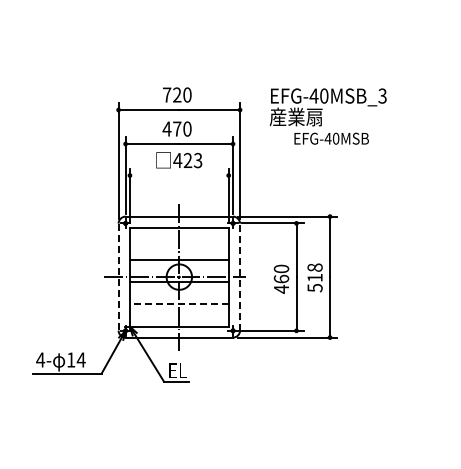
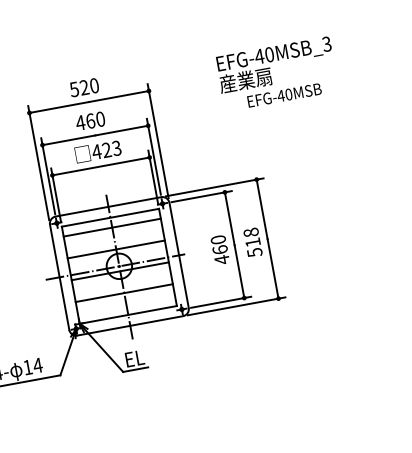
text: (166, 94) -> (73, 89), 720 -> 520
text: (327, 116) -> (276, 74), moved
text: (177, 128) -> (90, 120), 470 -> 460
line: (179, 175) -> (101, 166), added
line: (178, 237) -> (111, 227), added
line: (240, 276) -> (179, 254), dashed -> solid
line: (118, 277) -> (59, 277), dashed -> solid
line: (178, 304) -> (123, 293), dashed -> solid

